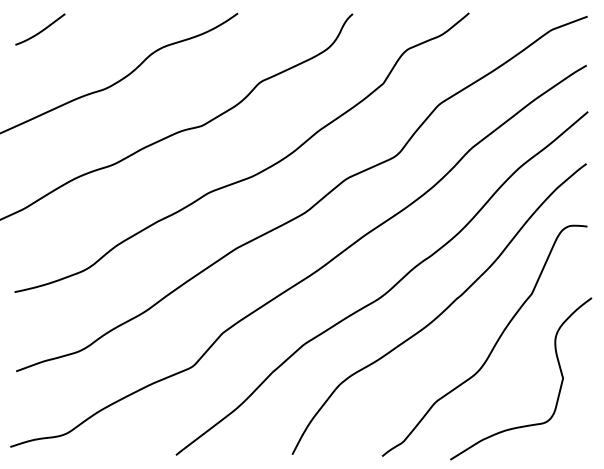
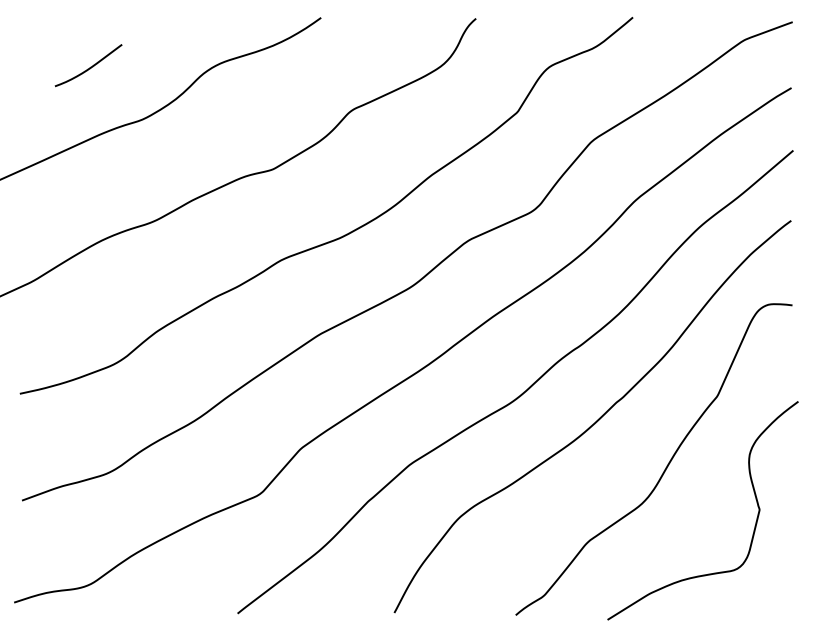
curve: (41, 30) -> (90, 66), moved

